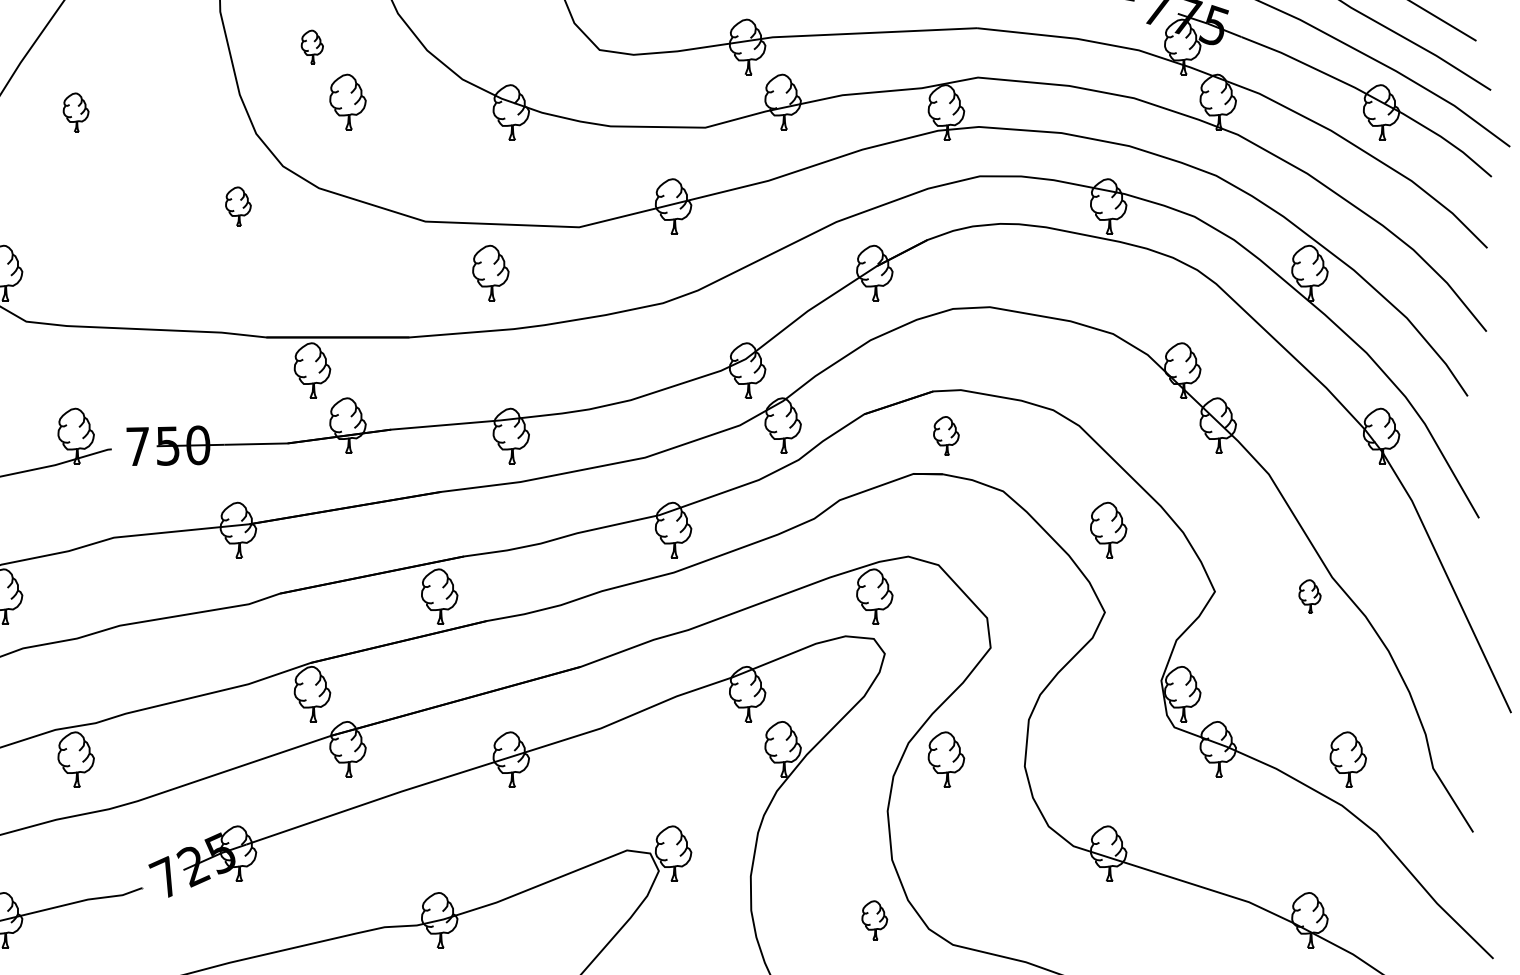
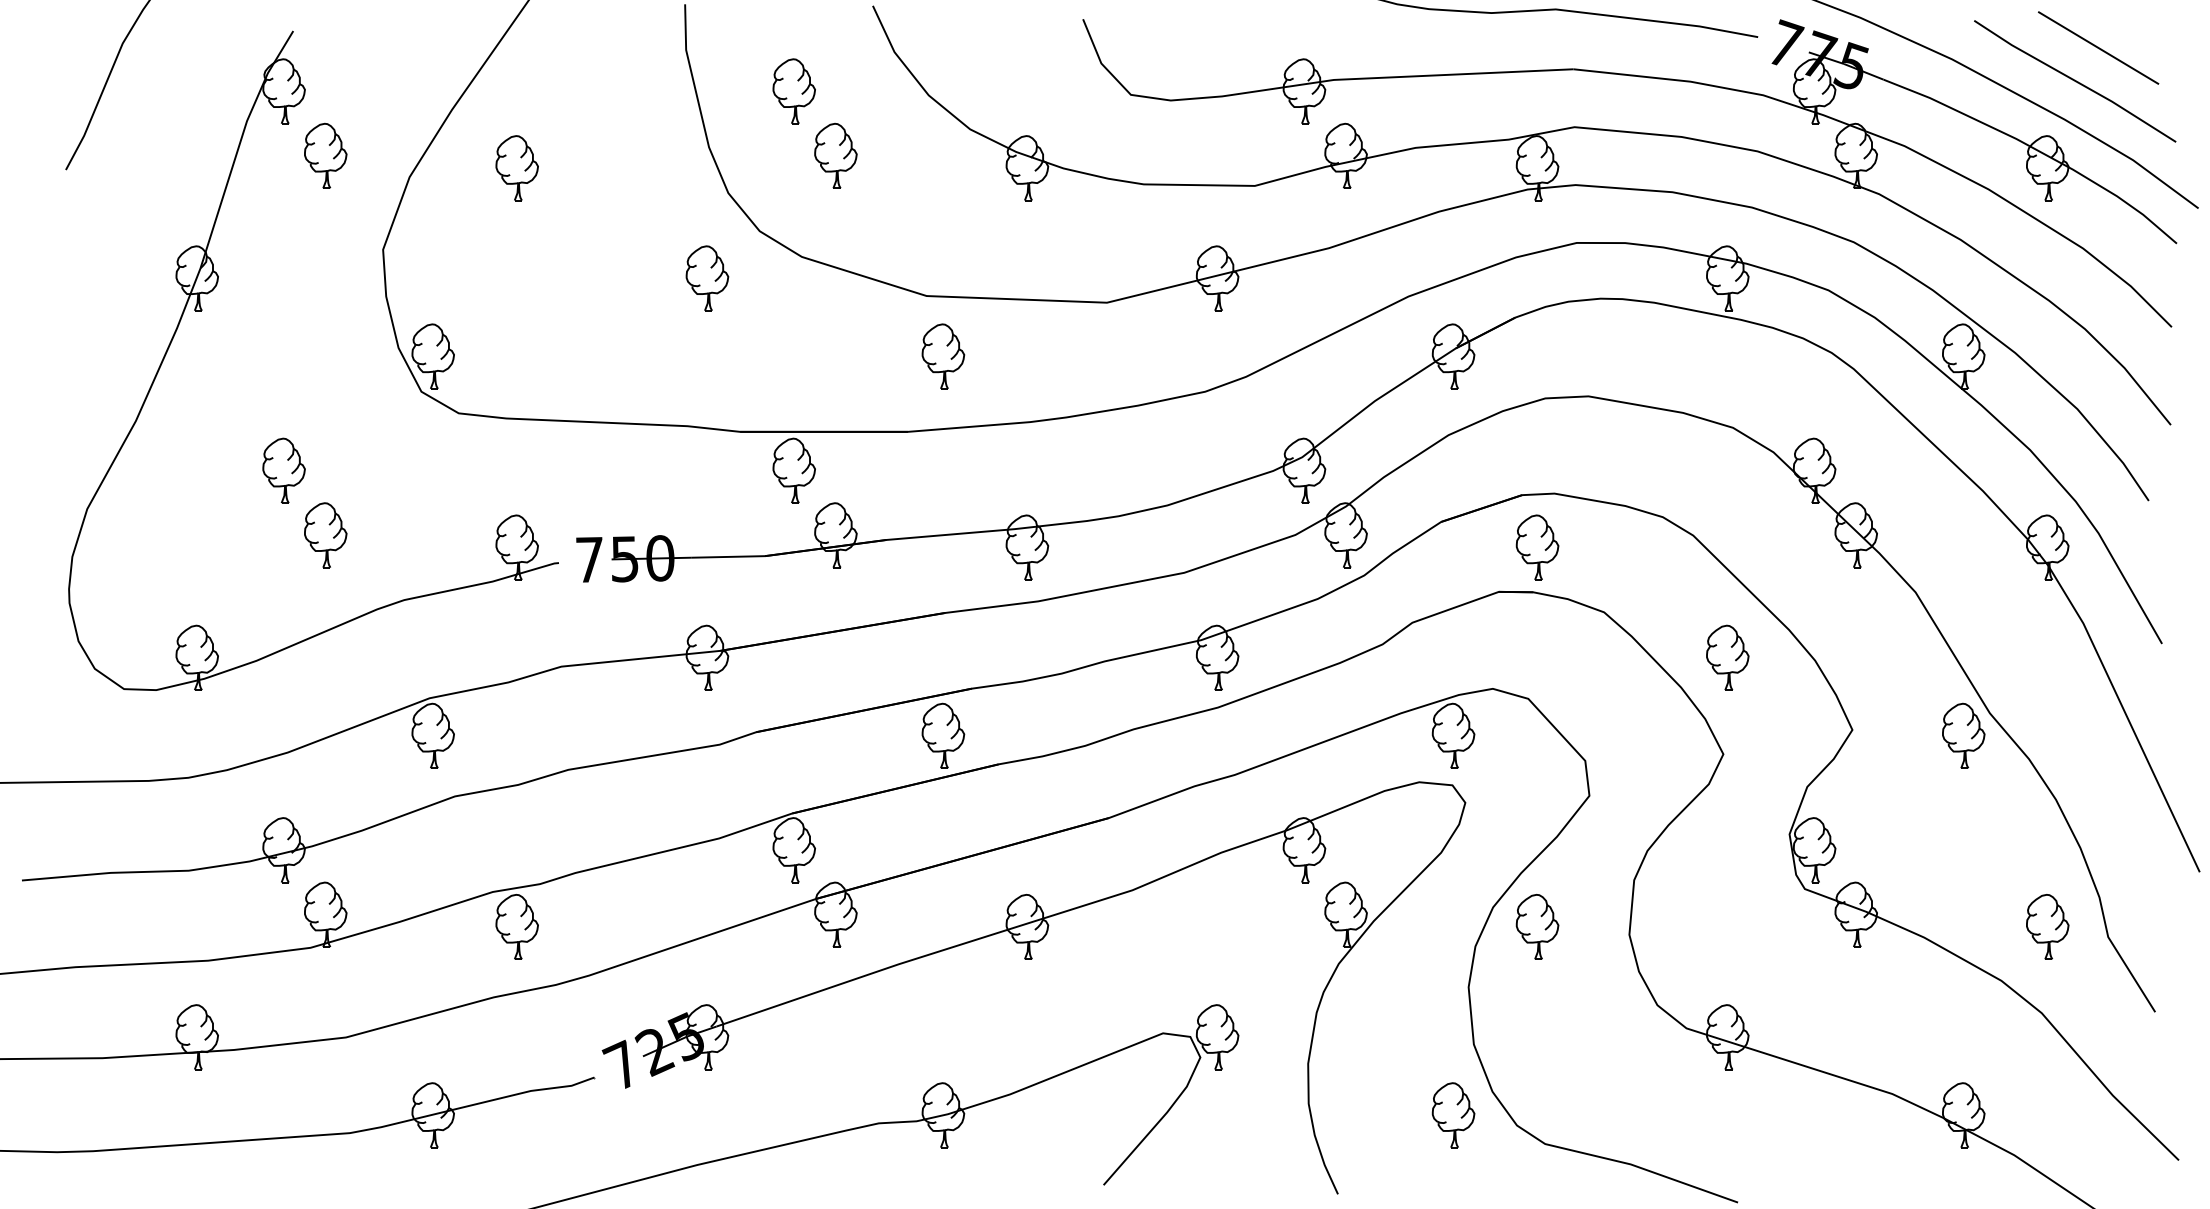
part: (311, 47) -> (793, 91), size x1.67
part: (75, 112) -> (516, 168), size x1.43
part: (238, 206) -> (707, 278), size x1.43
part: (490, 273) -> (943, 356), moved
part: (946, 436) -> (1537, 547), size x1.43
part: (1309, 596) -> (1963, 735), size x1.67
part: (1348, 759) -> (2047, 926), moved
part: (874, 920) -> (1453, 1115), size x1.43

